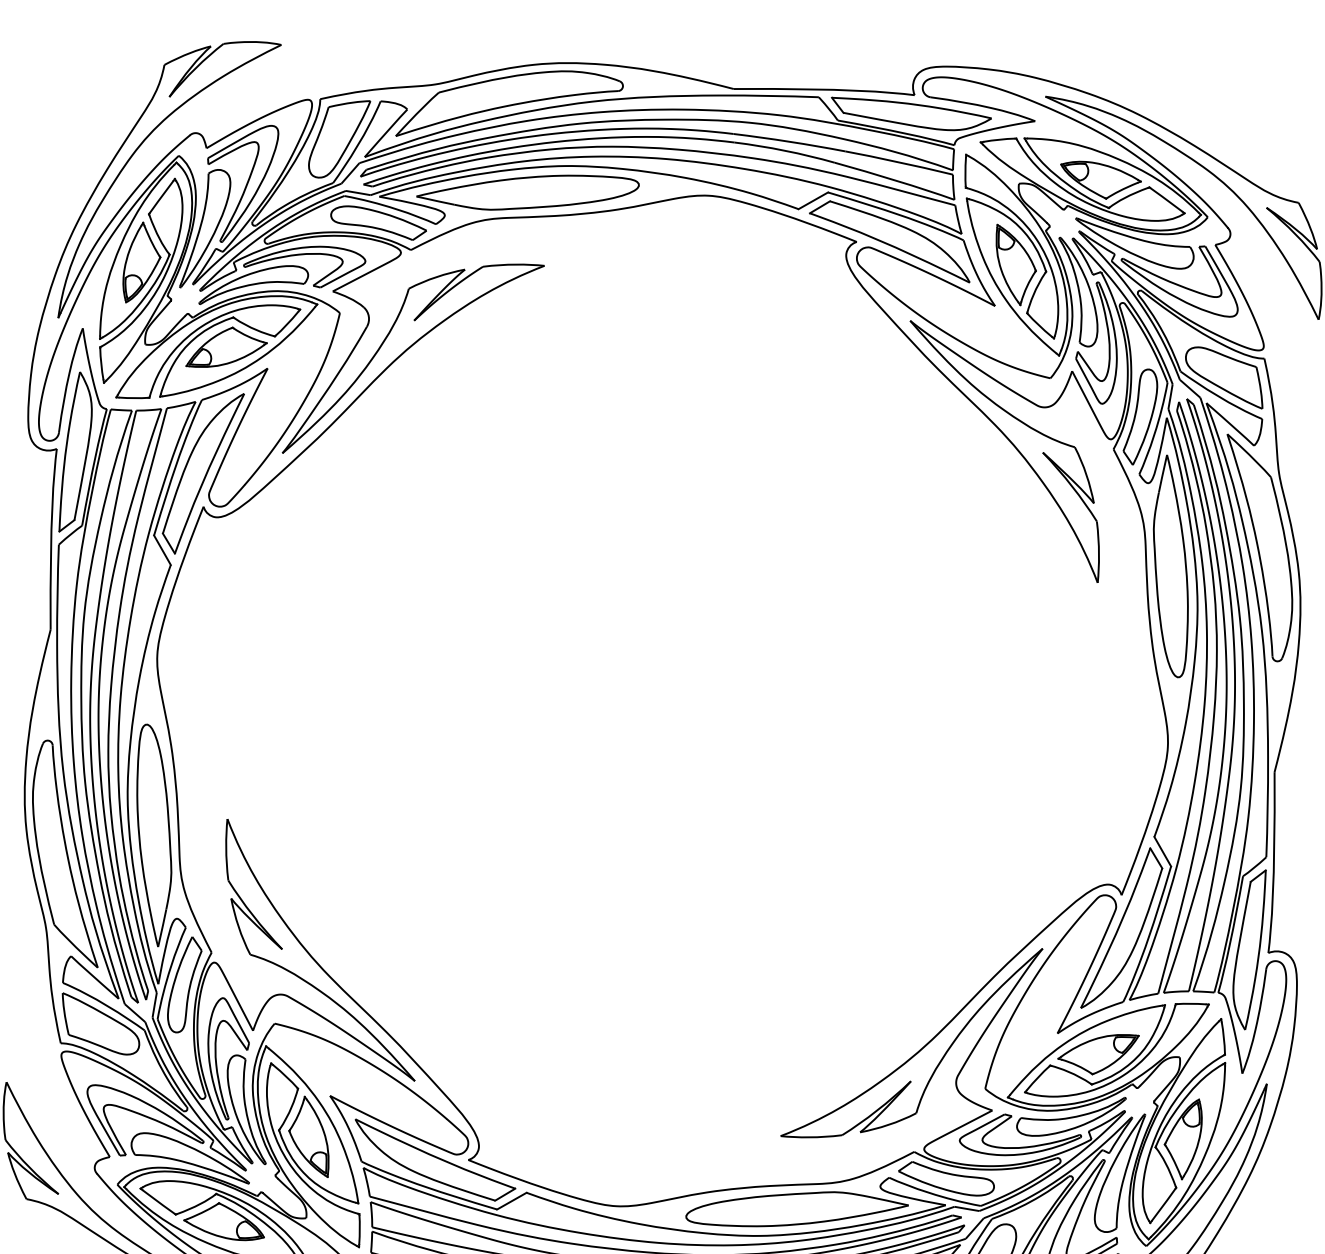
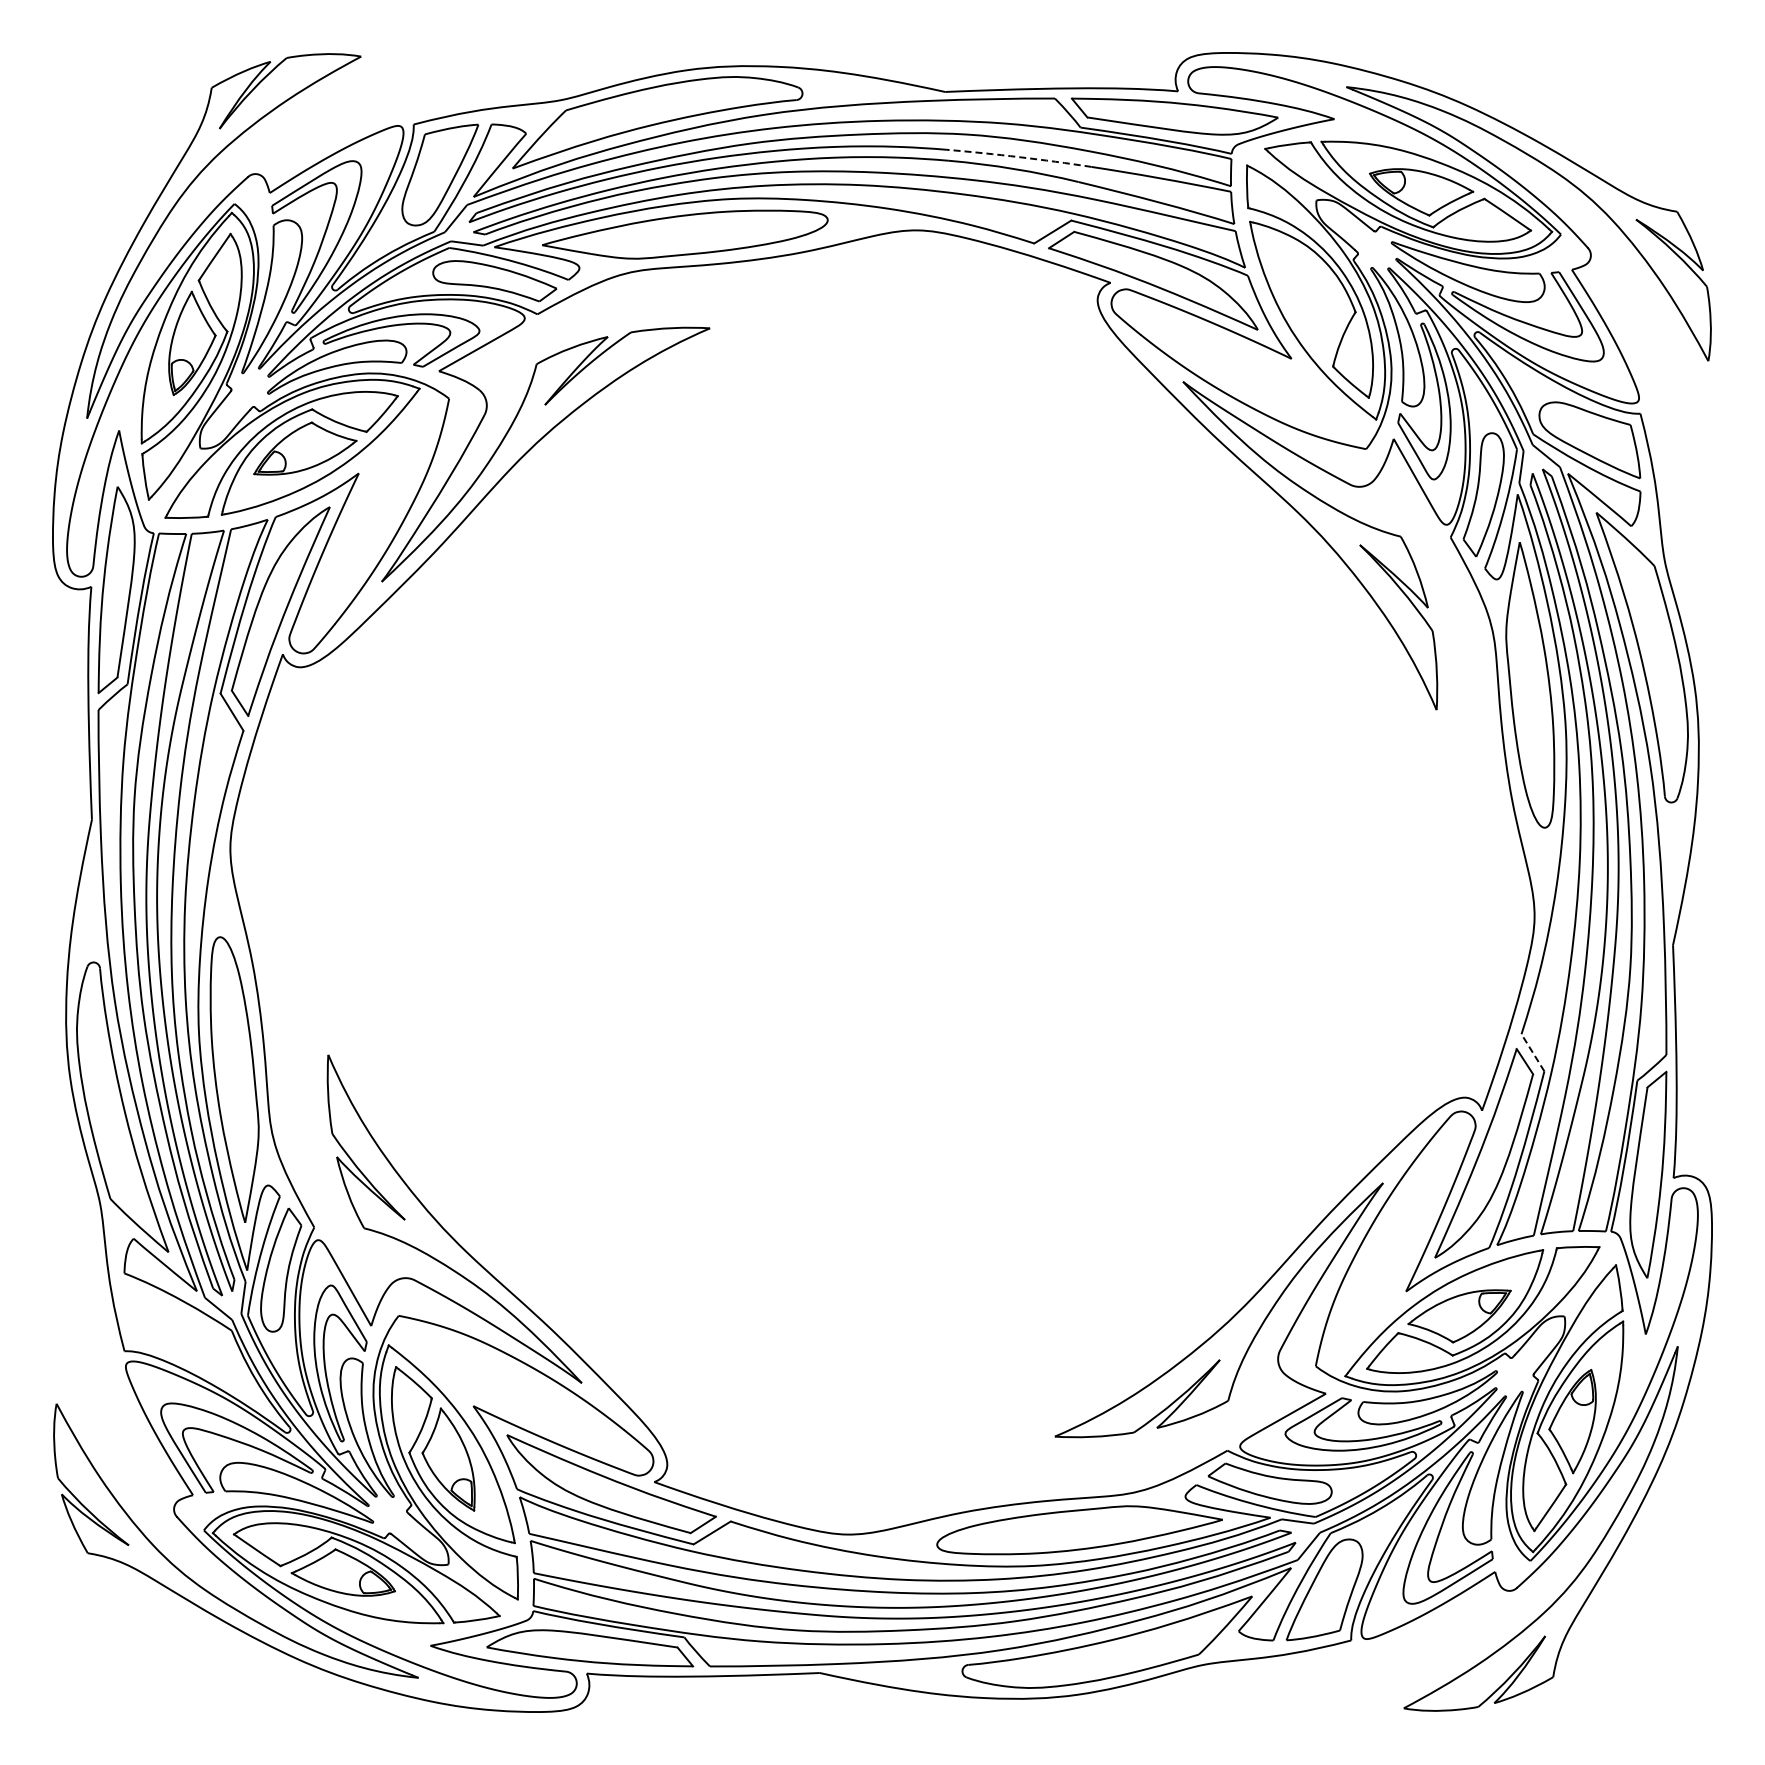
arc: (789, 142) -> (1019, 157), solid -> dashed
part: (1015, 265) -> (1316, 305), removed
line: (1162, 851) -> (1532, 1052), solid -> dashed
part: (100, 1023) -> (174, 1324), removed

